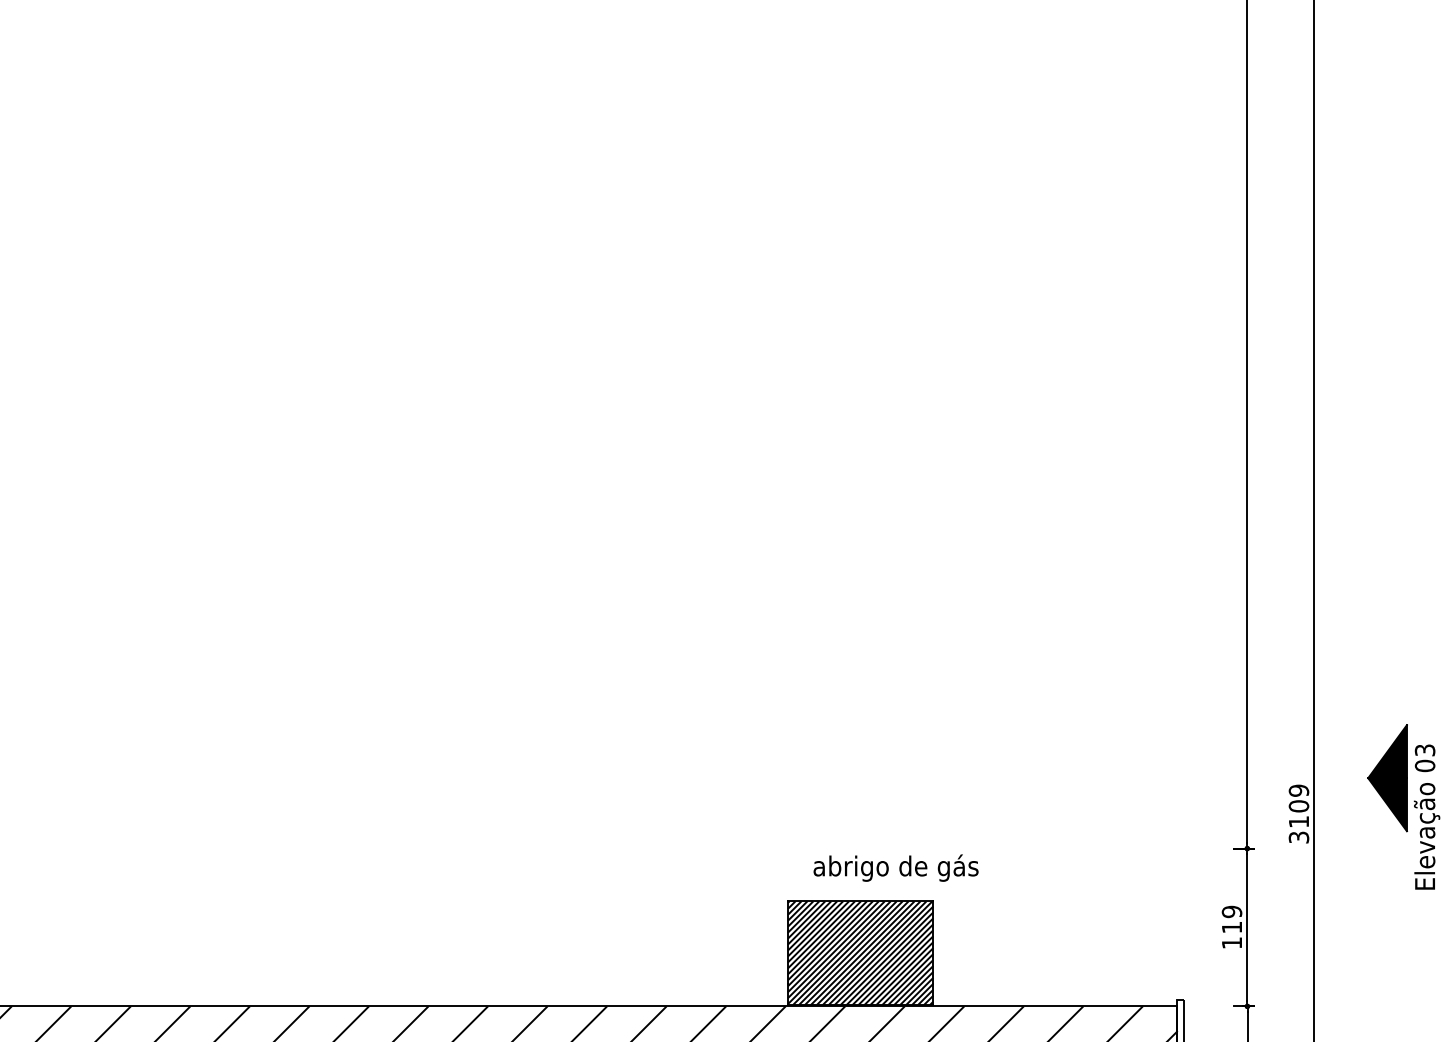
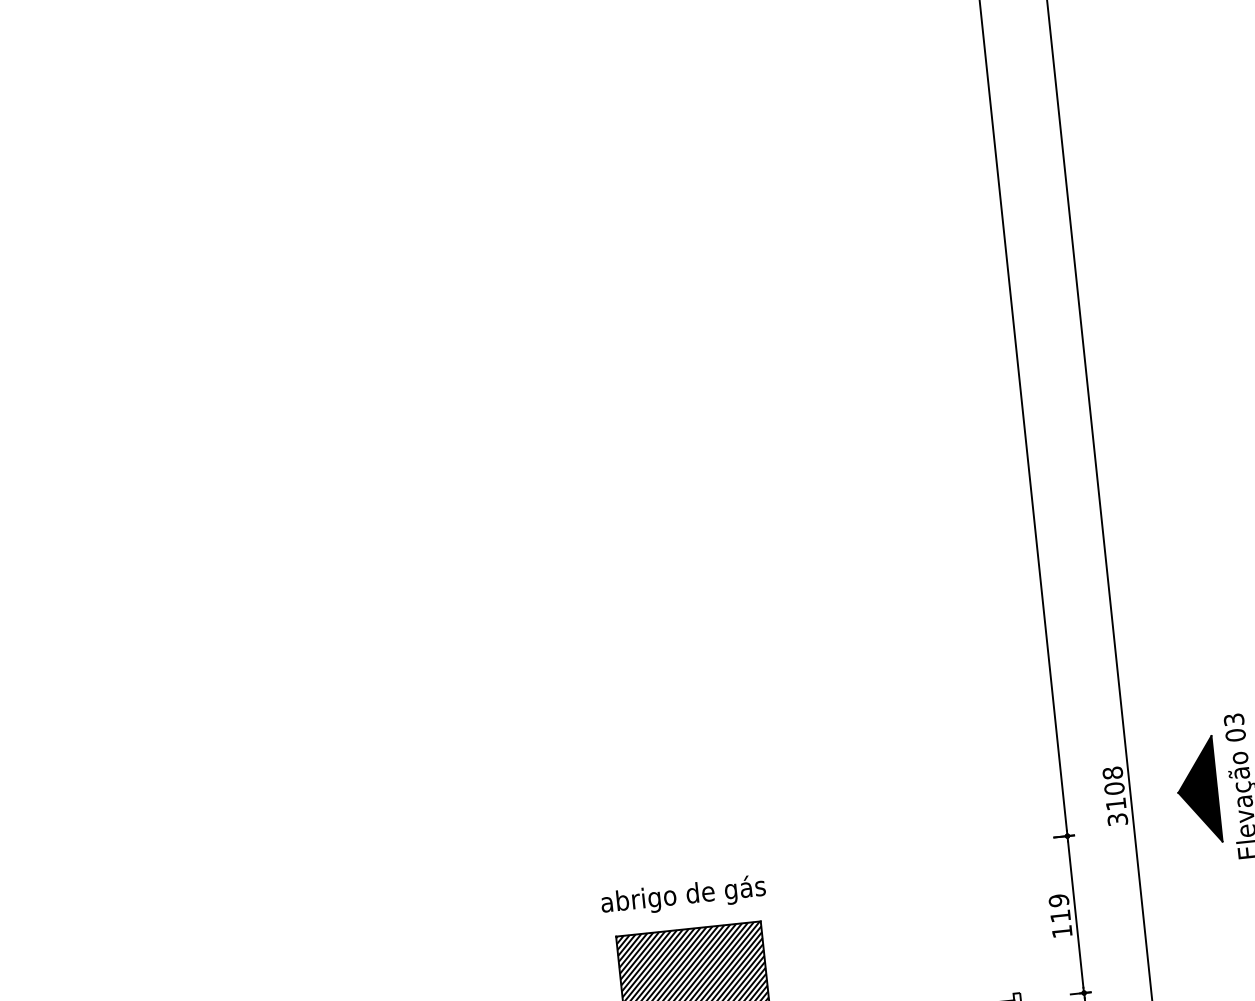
part: (1387, 778) -> (1197, 791), moved
text: (1298, 790) -> (1112, 772), 3109 -> 3108
text: (895, 867) -> (682, 895), moved

